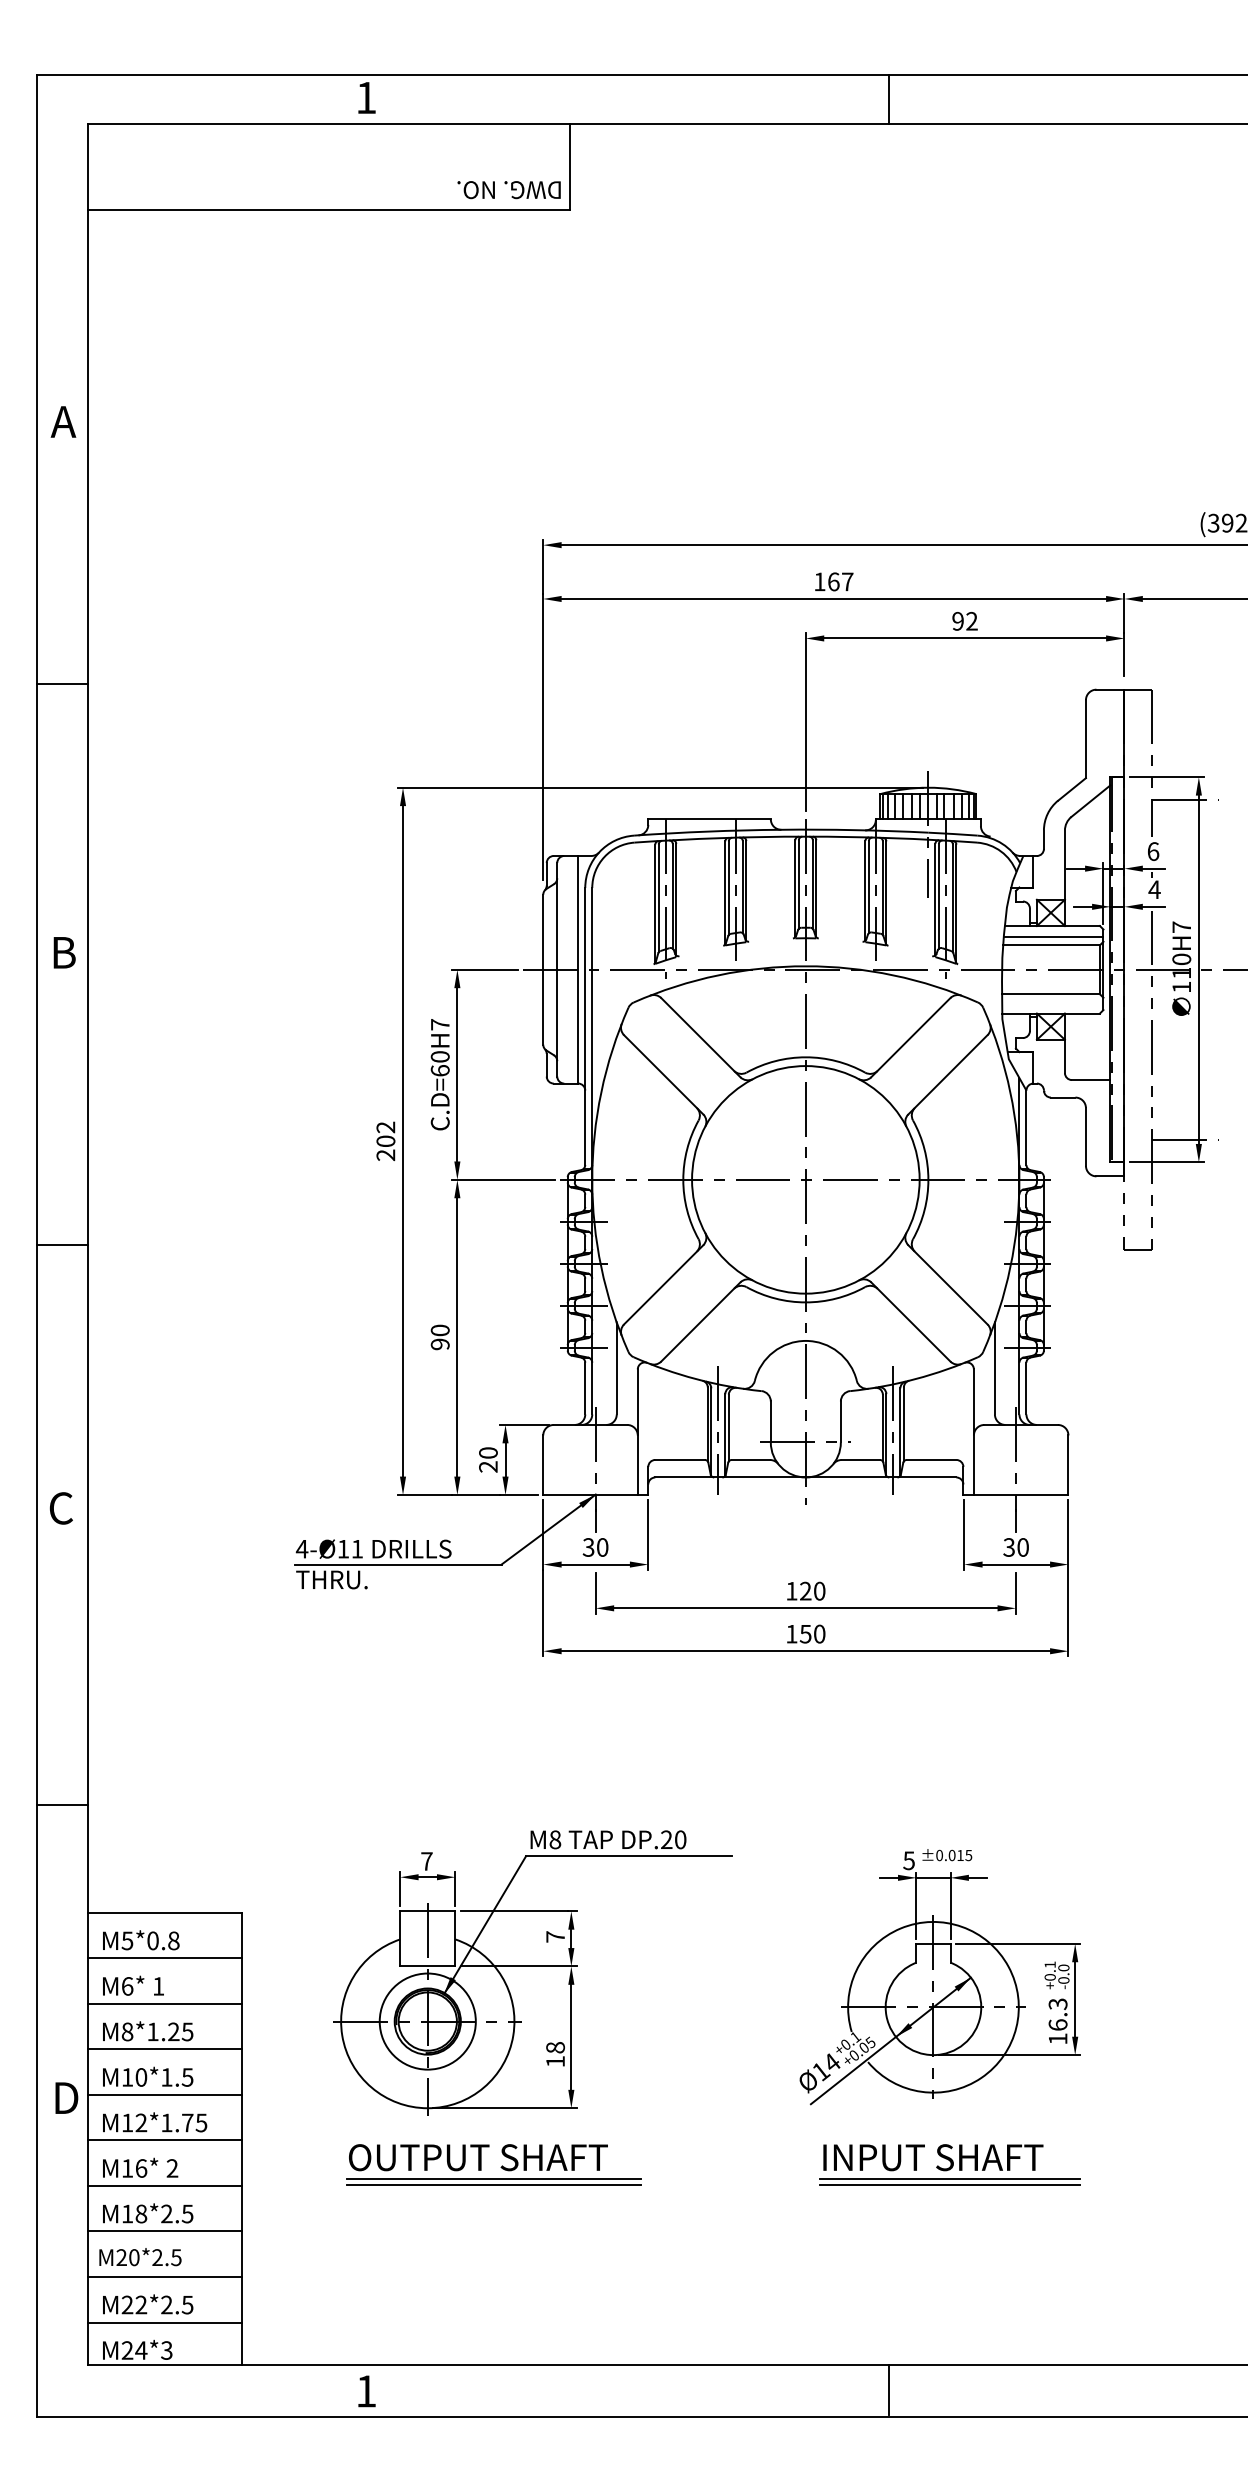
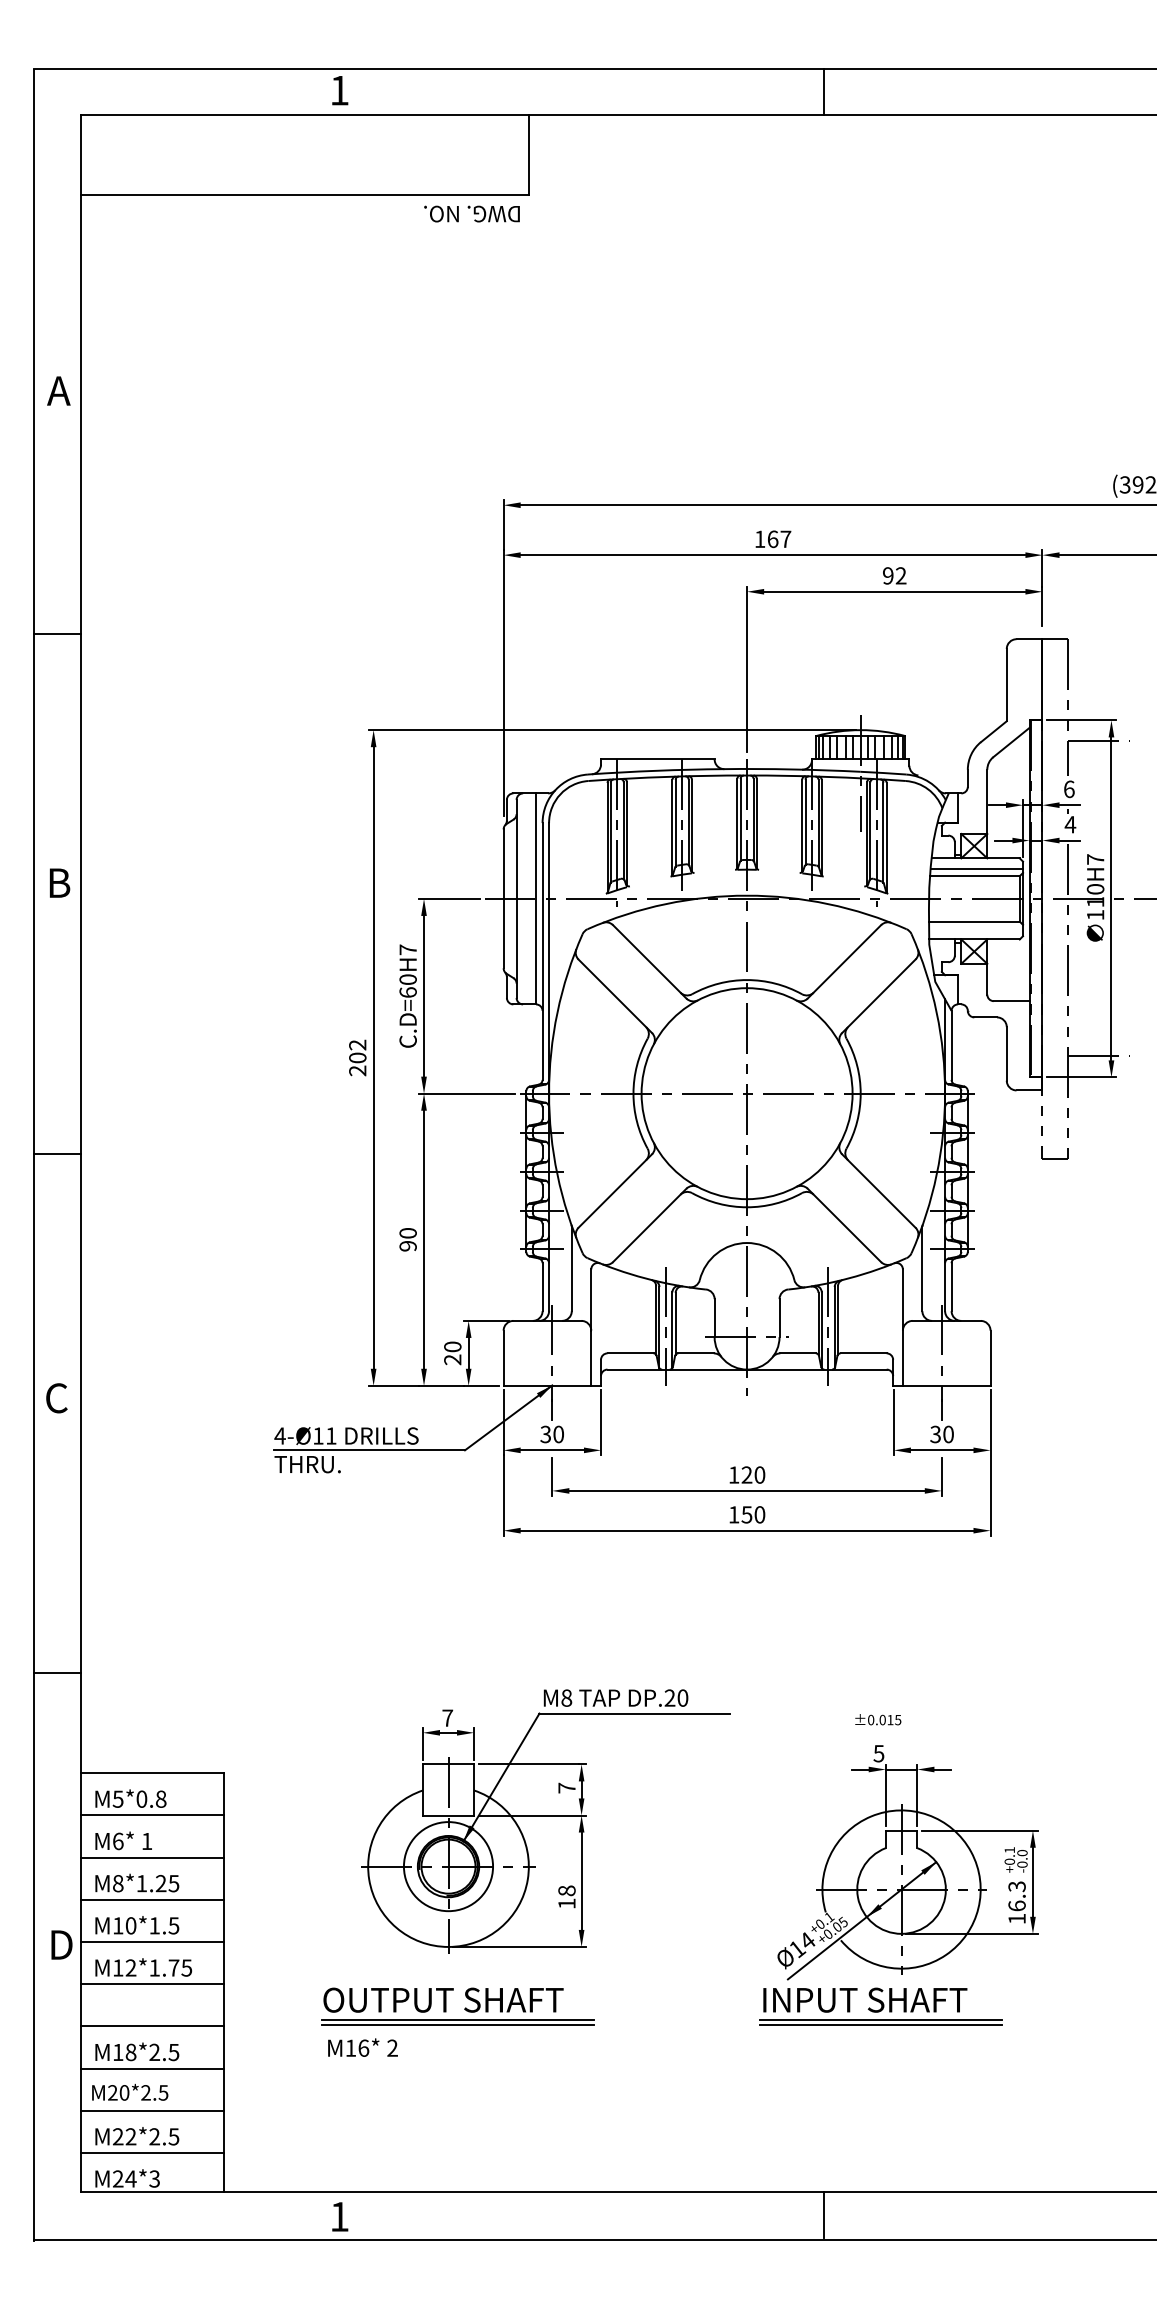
text: (508, 190) -> (471, 214), moved
part: (532, 1972) -> (545, 1821), moved
part: (939, 1978) -> (907, 1862), moved
text: (140, 2167) -> (362, 2047), moved

